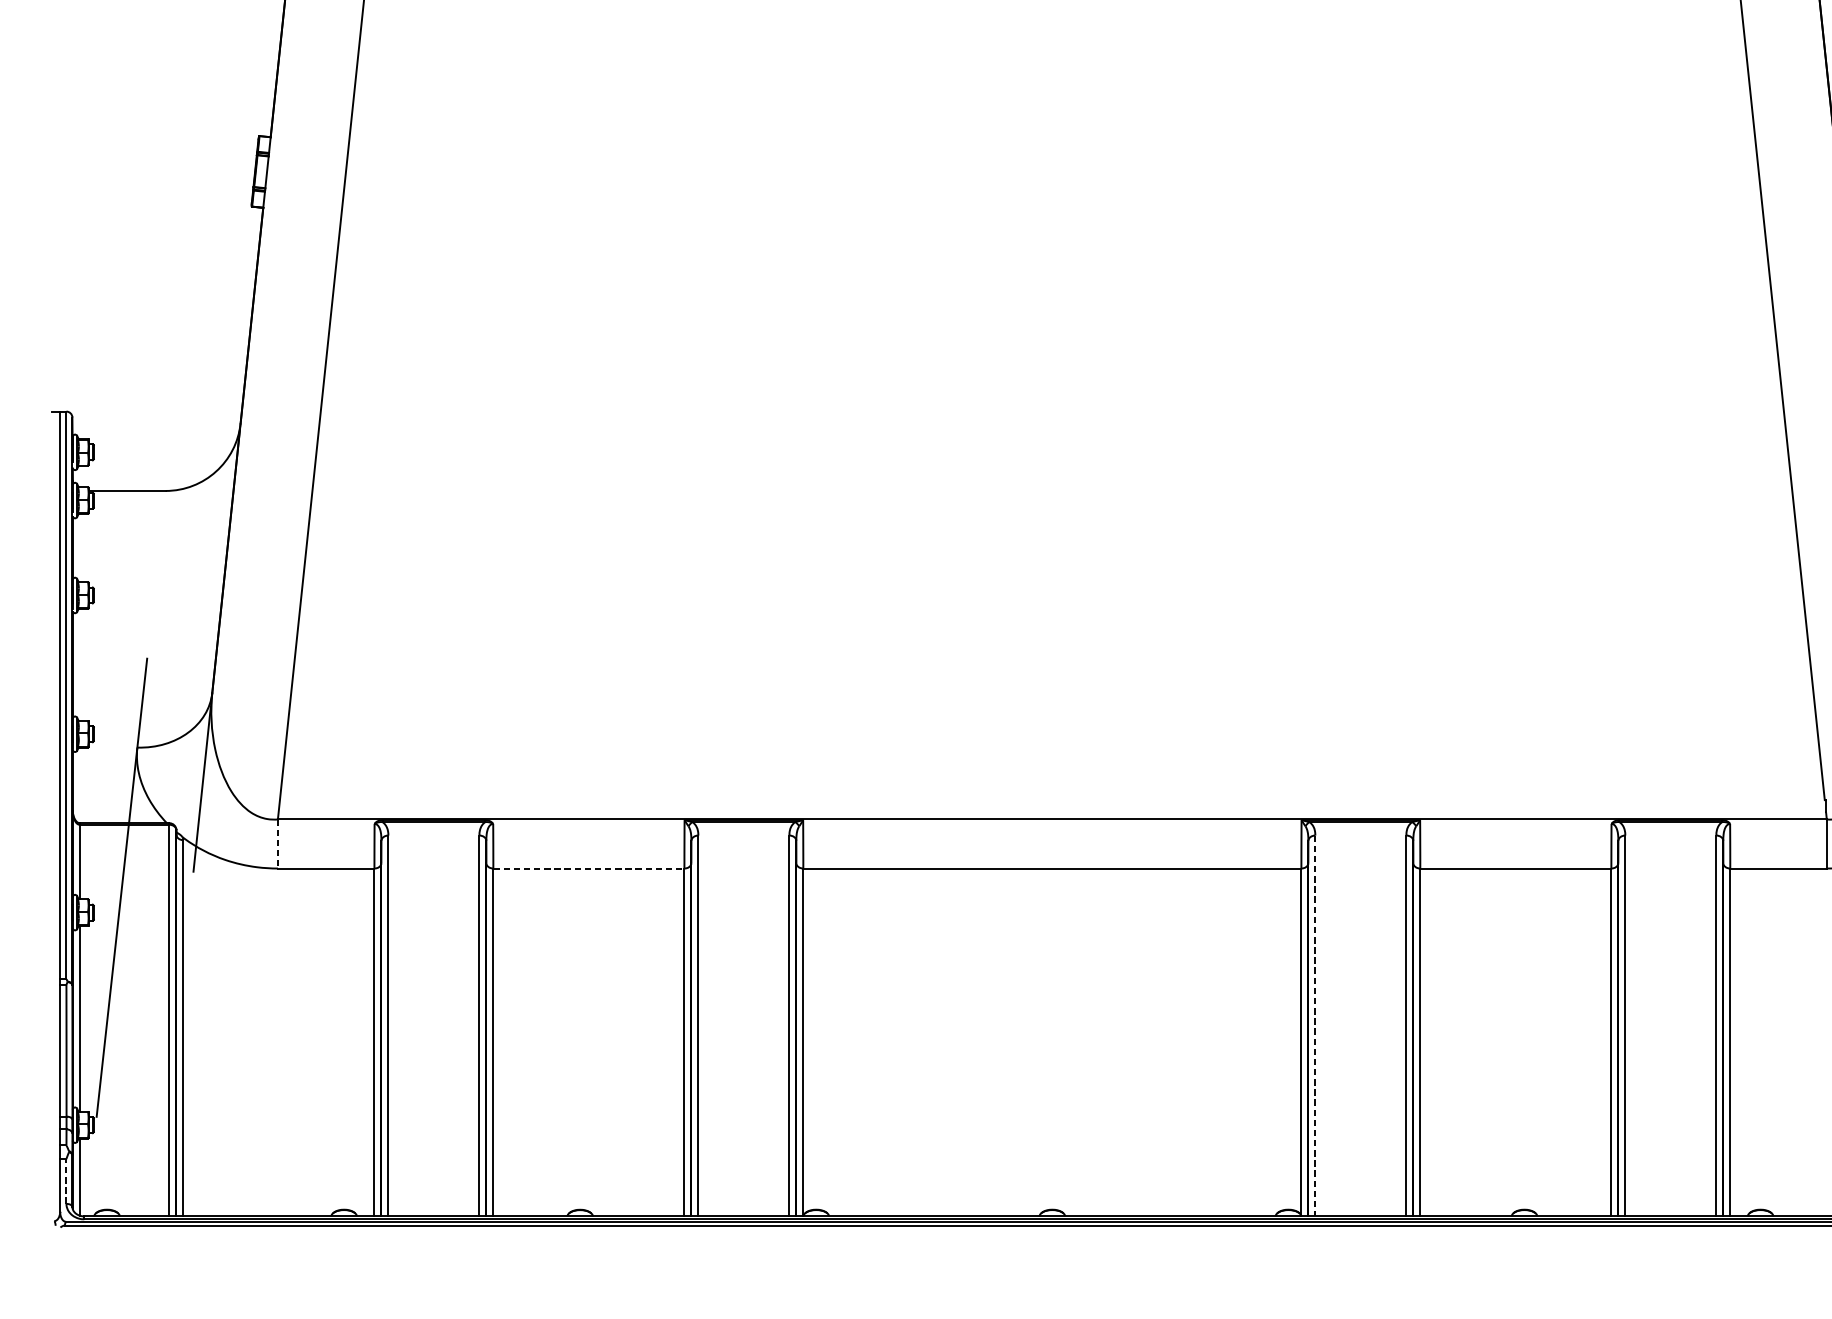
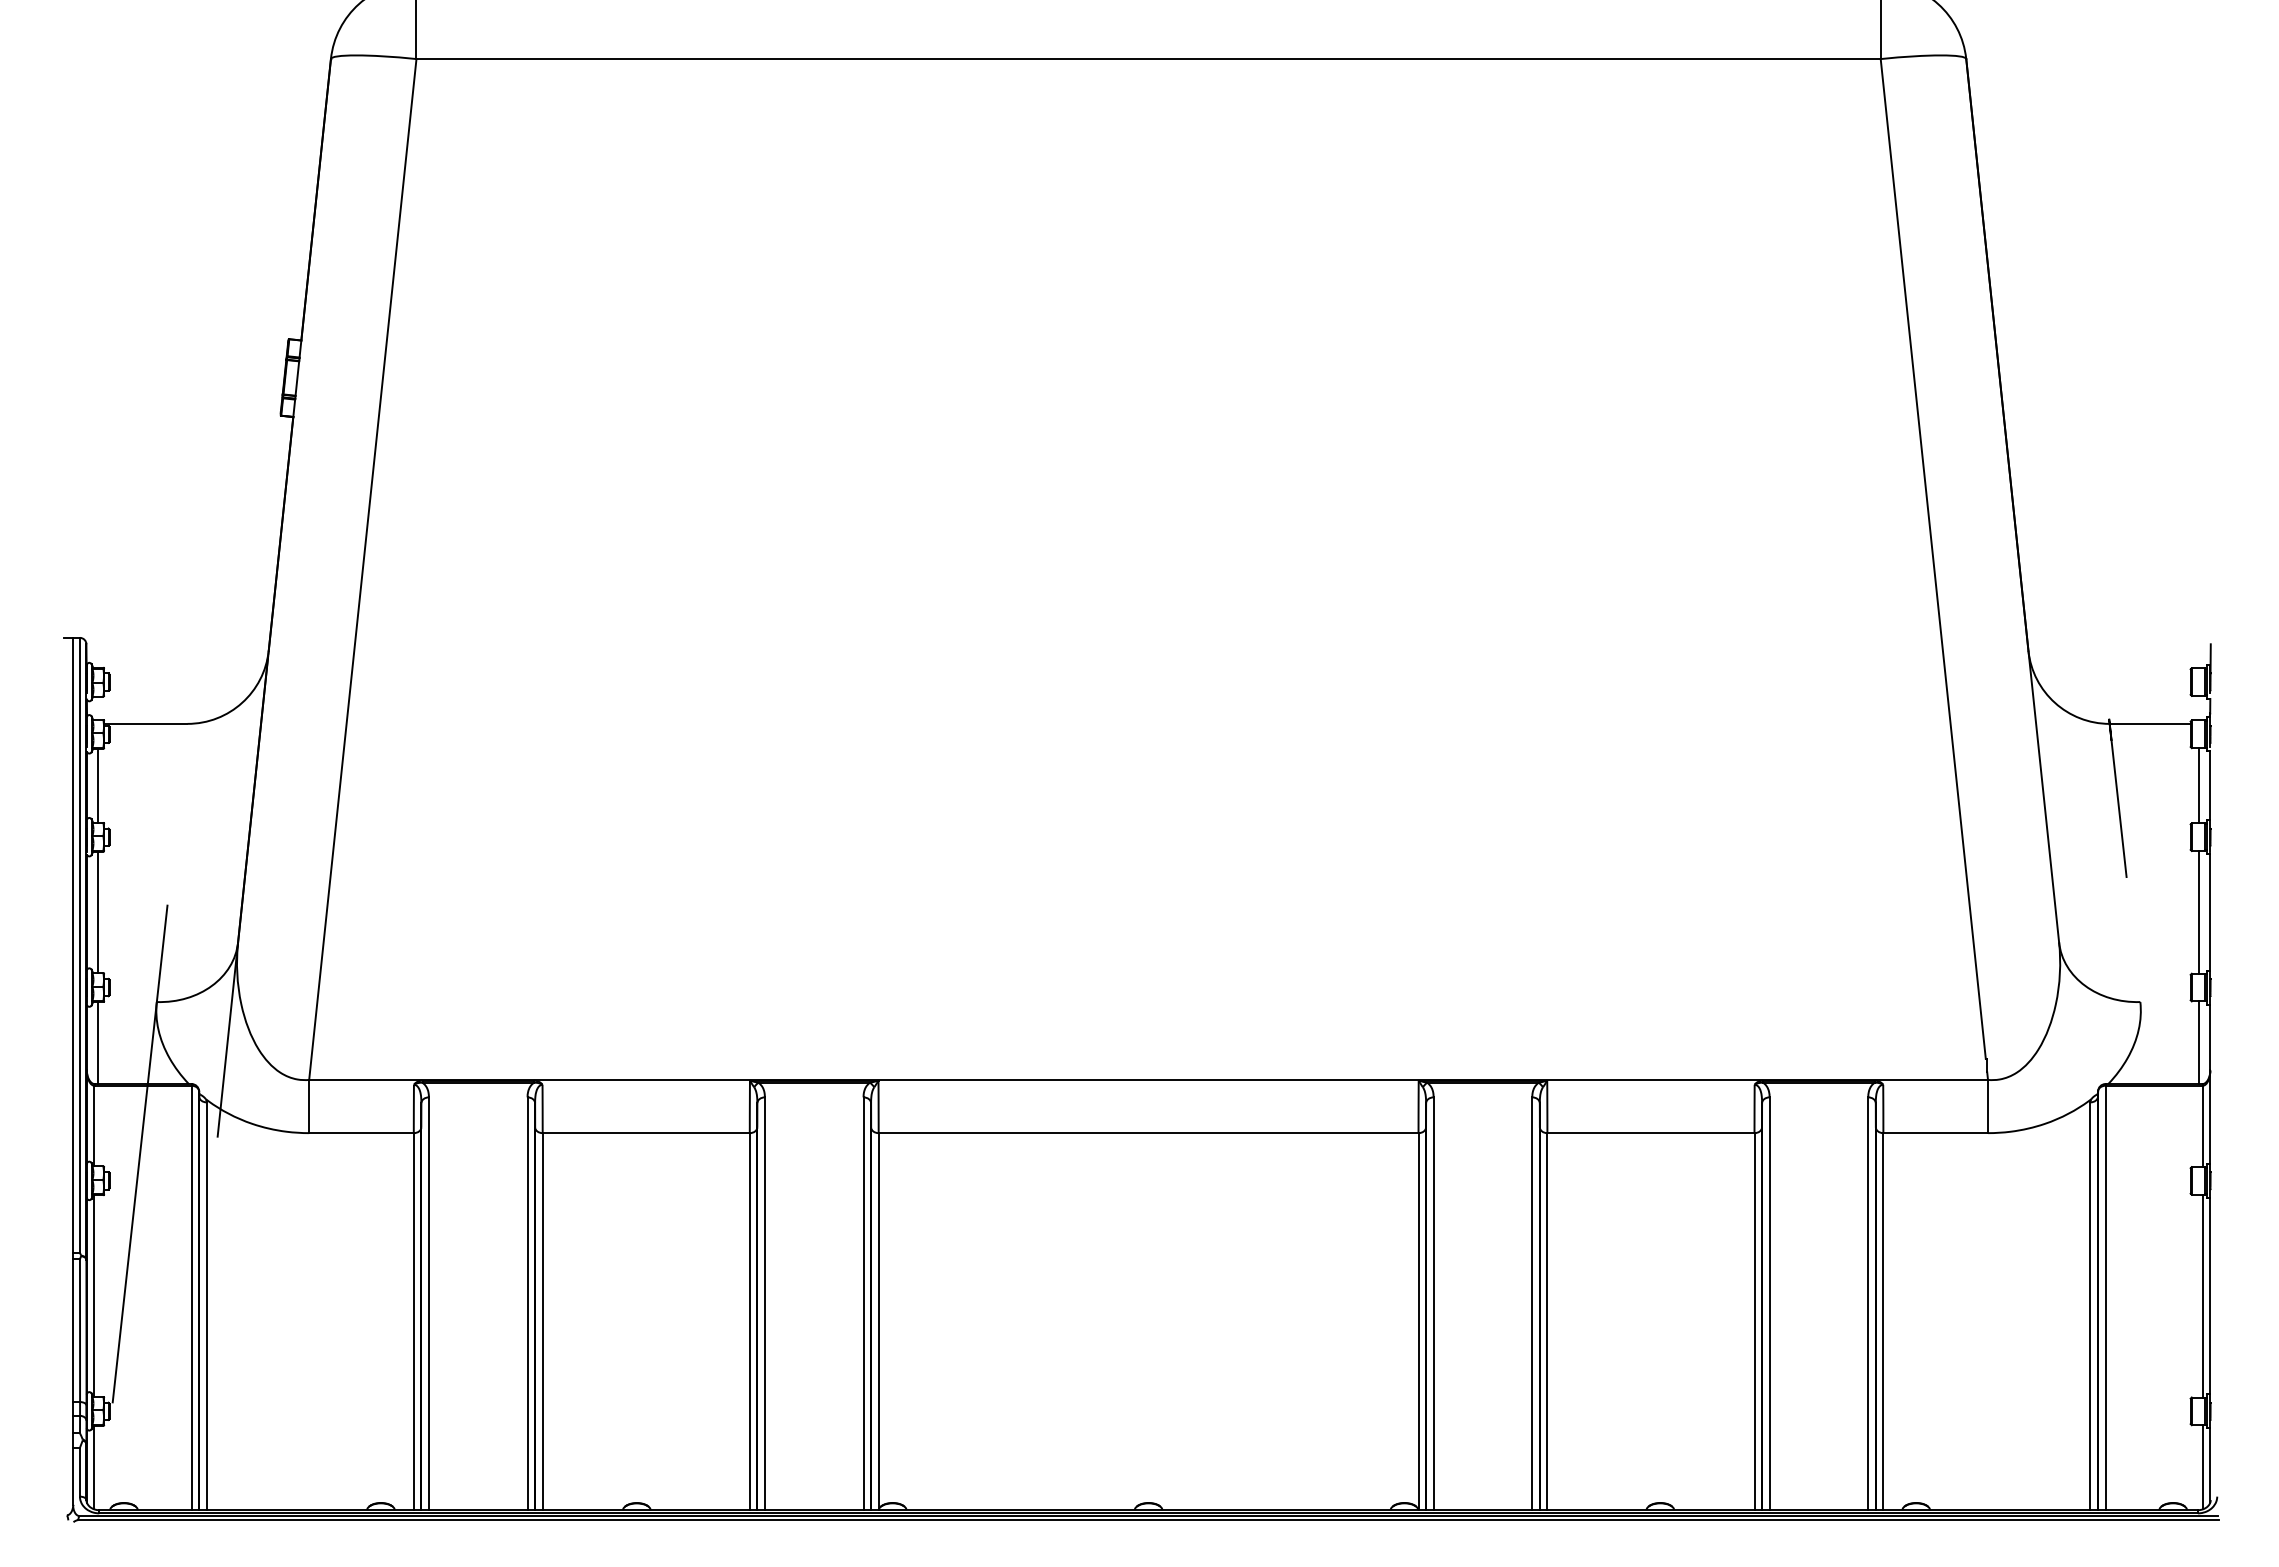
line: (82, 547) -> (97, 785), added
line: (82, 664) -> (97, 912), added
line: (82, 785) -> (97, 1043), added
line: (278, 843) -> (309, 1106), dashed -> solid
line: (589, 868) -> (646, 1133), dashed -> solid
line: (1315, 1026) -> (1433, 1304), dashed -> solid
line: (66, 1180) -> (79, 1471), dashed -> solid

